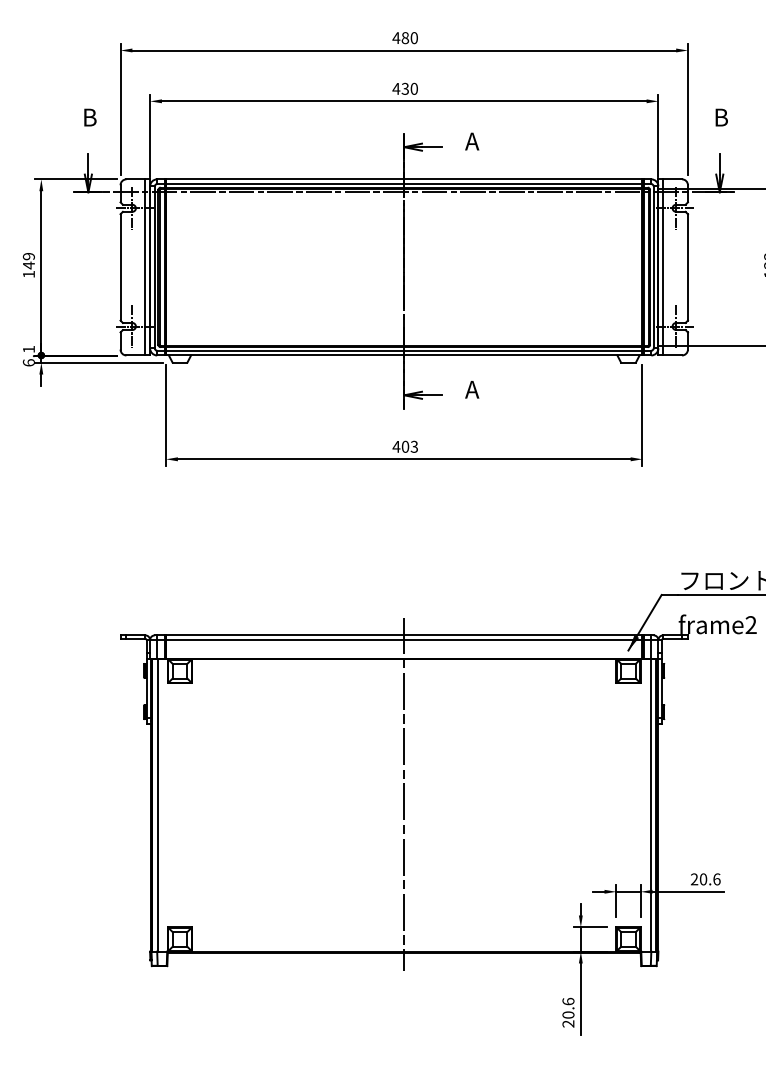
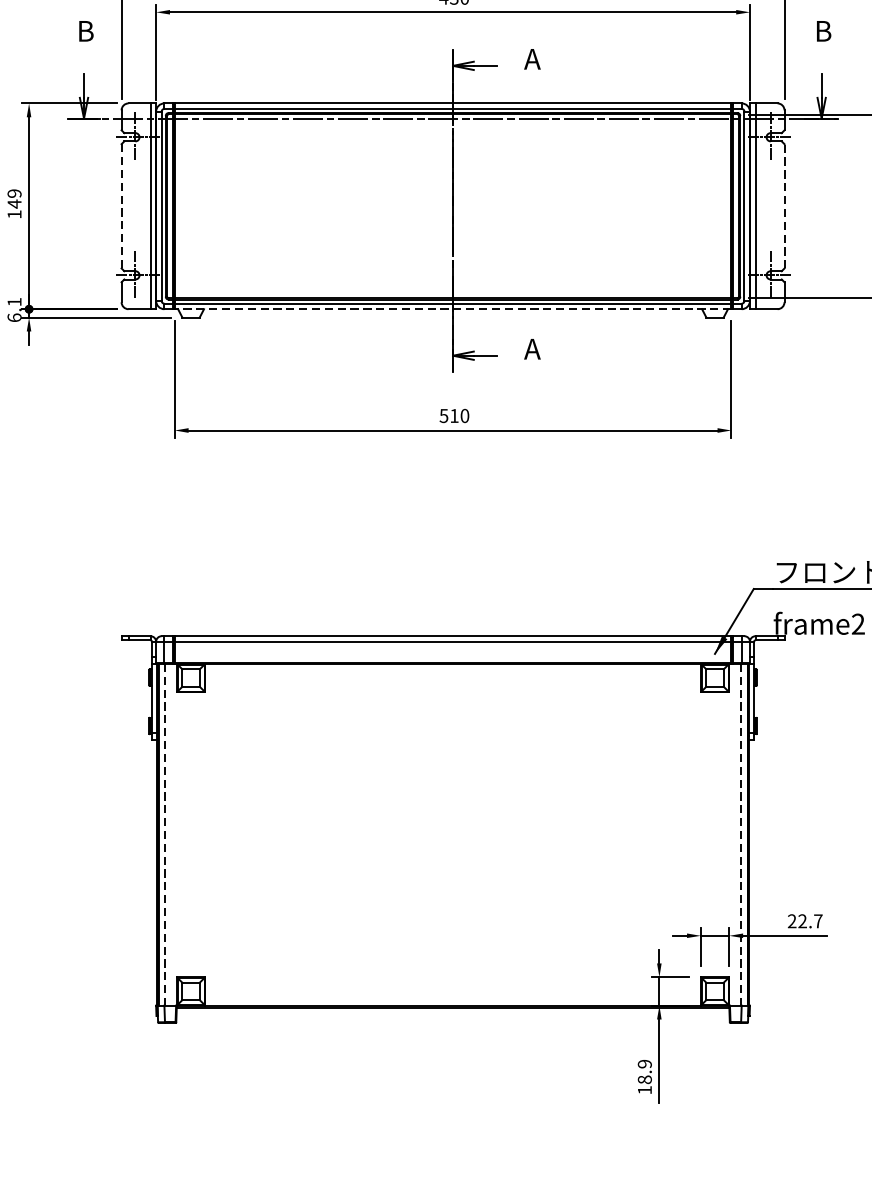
line: (687, 266) -> (783, 205), solid -> dashed
line: (120, 267) -> (121, 206), solid -> dashed
line: (403, 355) -> (452, 309), solid -> dashed
text: (405, 446) -> (454, 415), 403 -> 510
line: (404, 794) -> (453, 822), removed
line: (157, 805) -> (164, 834), solid -> dashed
line: (651, 805) -> (741, 834), solid -> dashed
text: (709, 879) -> (809, 921), 20.6 -> 22.7
text: (568, 1012) -> (644, 1076), 20.6 -> 18.9

